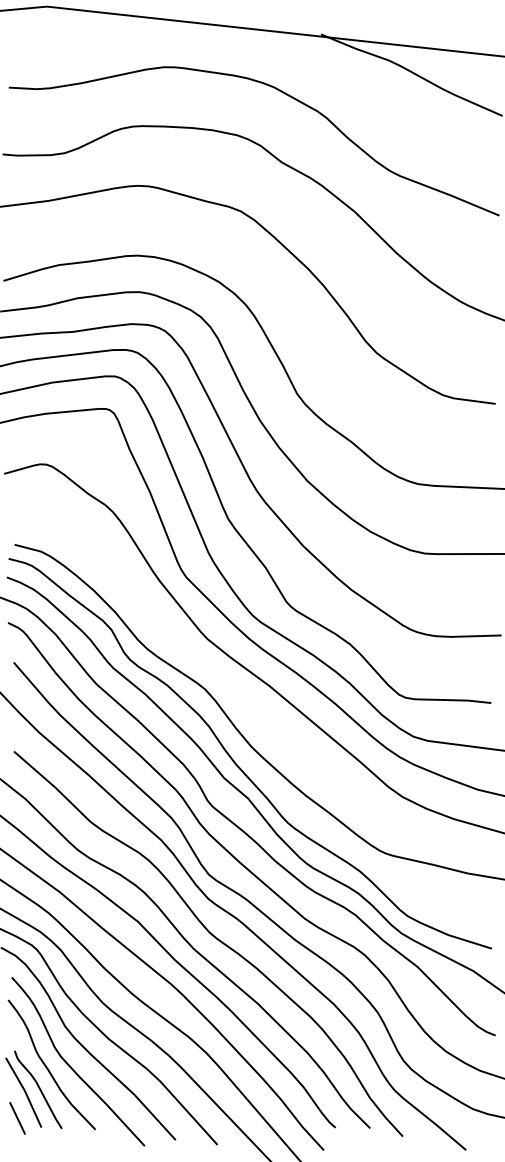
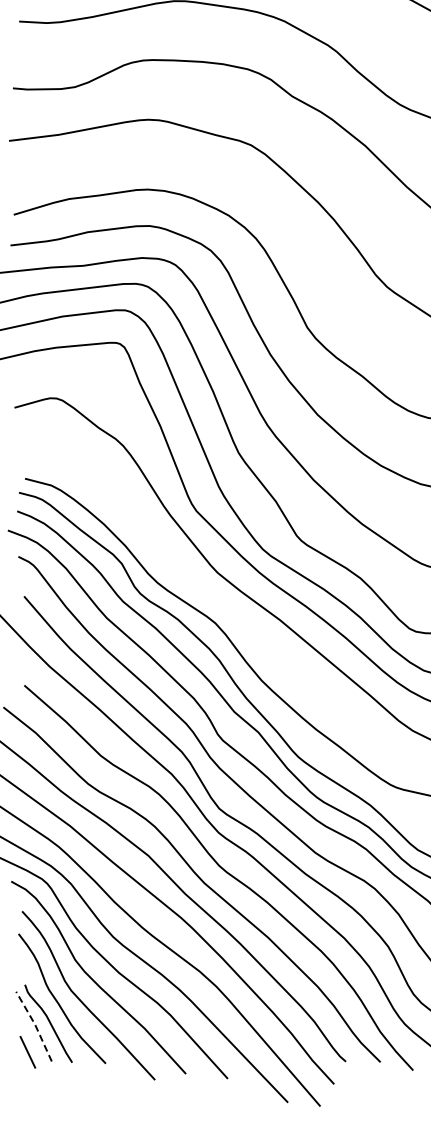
line: (25, 1091) -> (35, 1025), solid -> dashed

